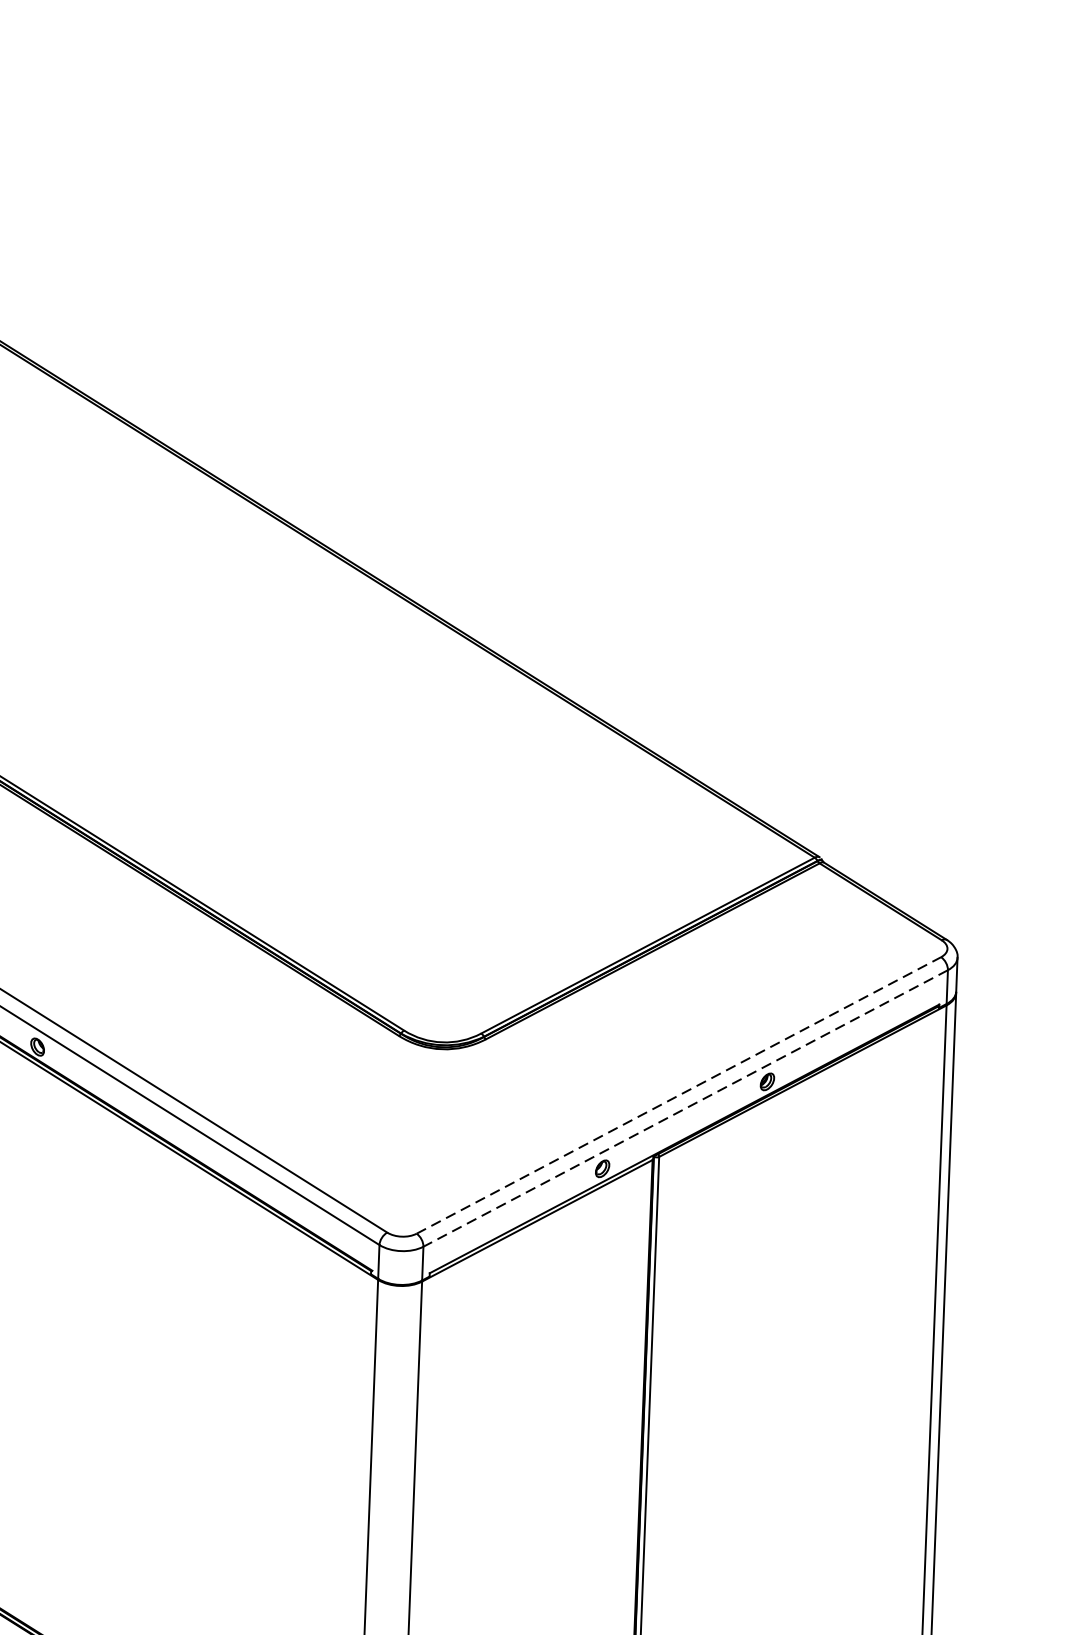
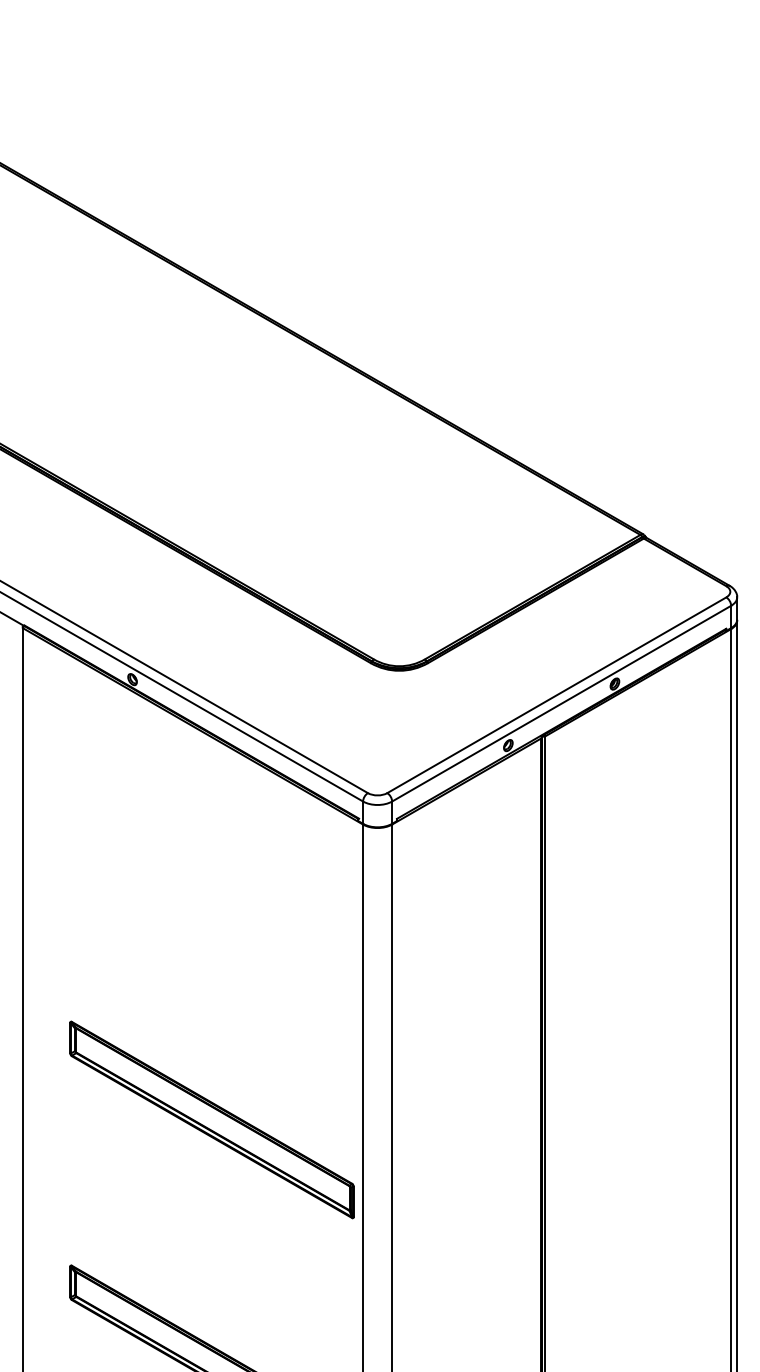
line: (678, 1095) -> (556, 695), dashed -> solid
line: (685, 1108) -> (561, 703), dashed -> solid

